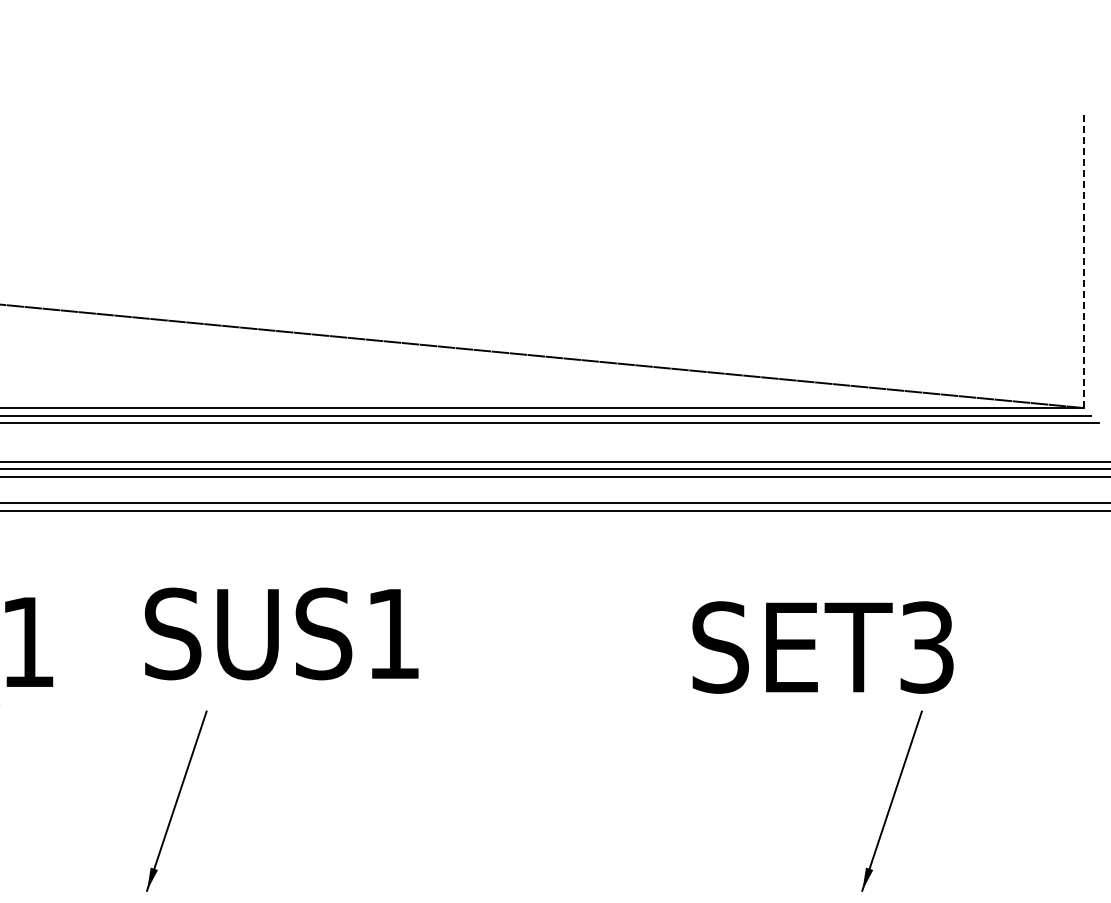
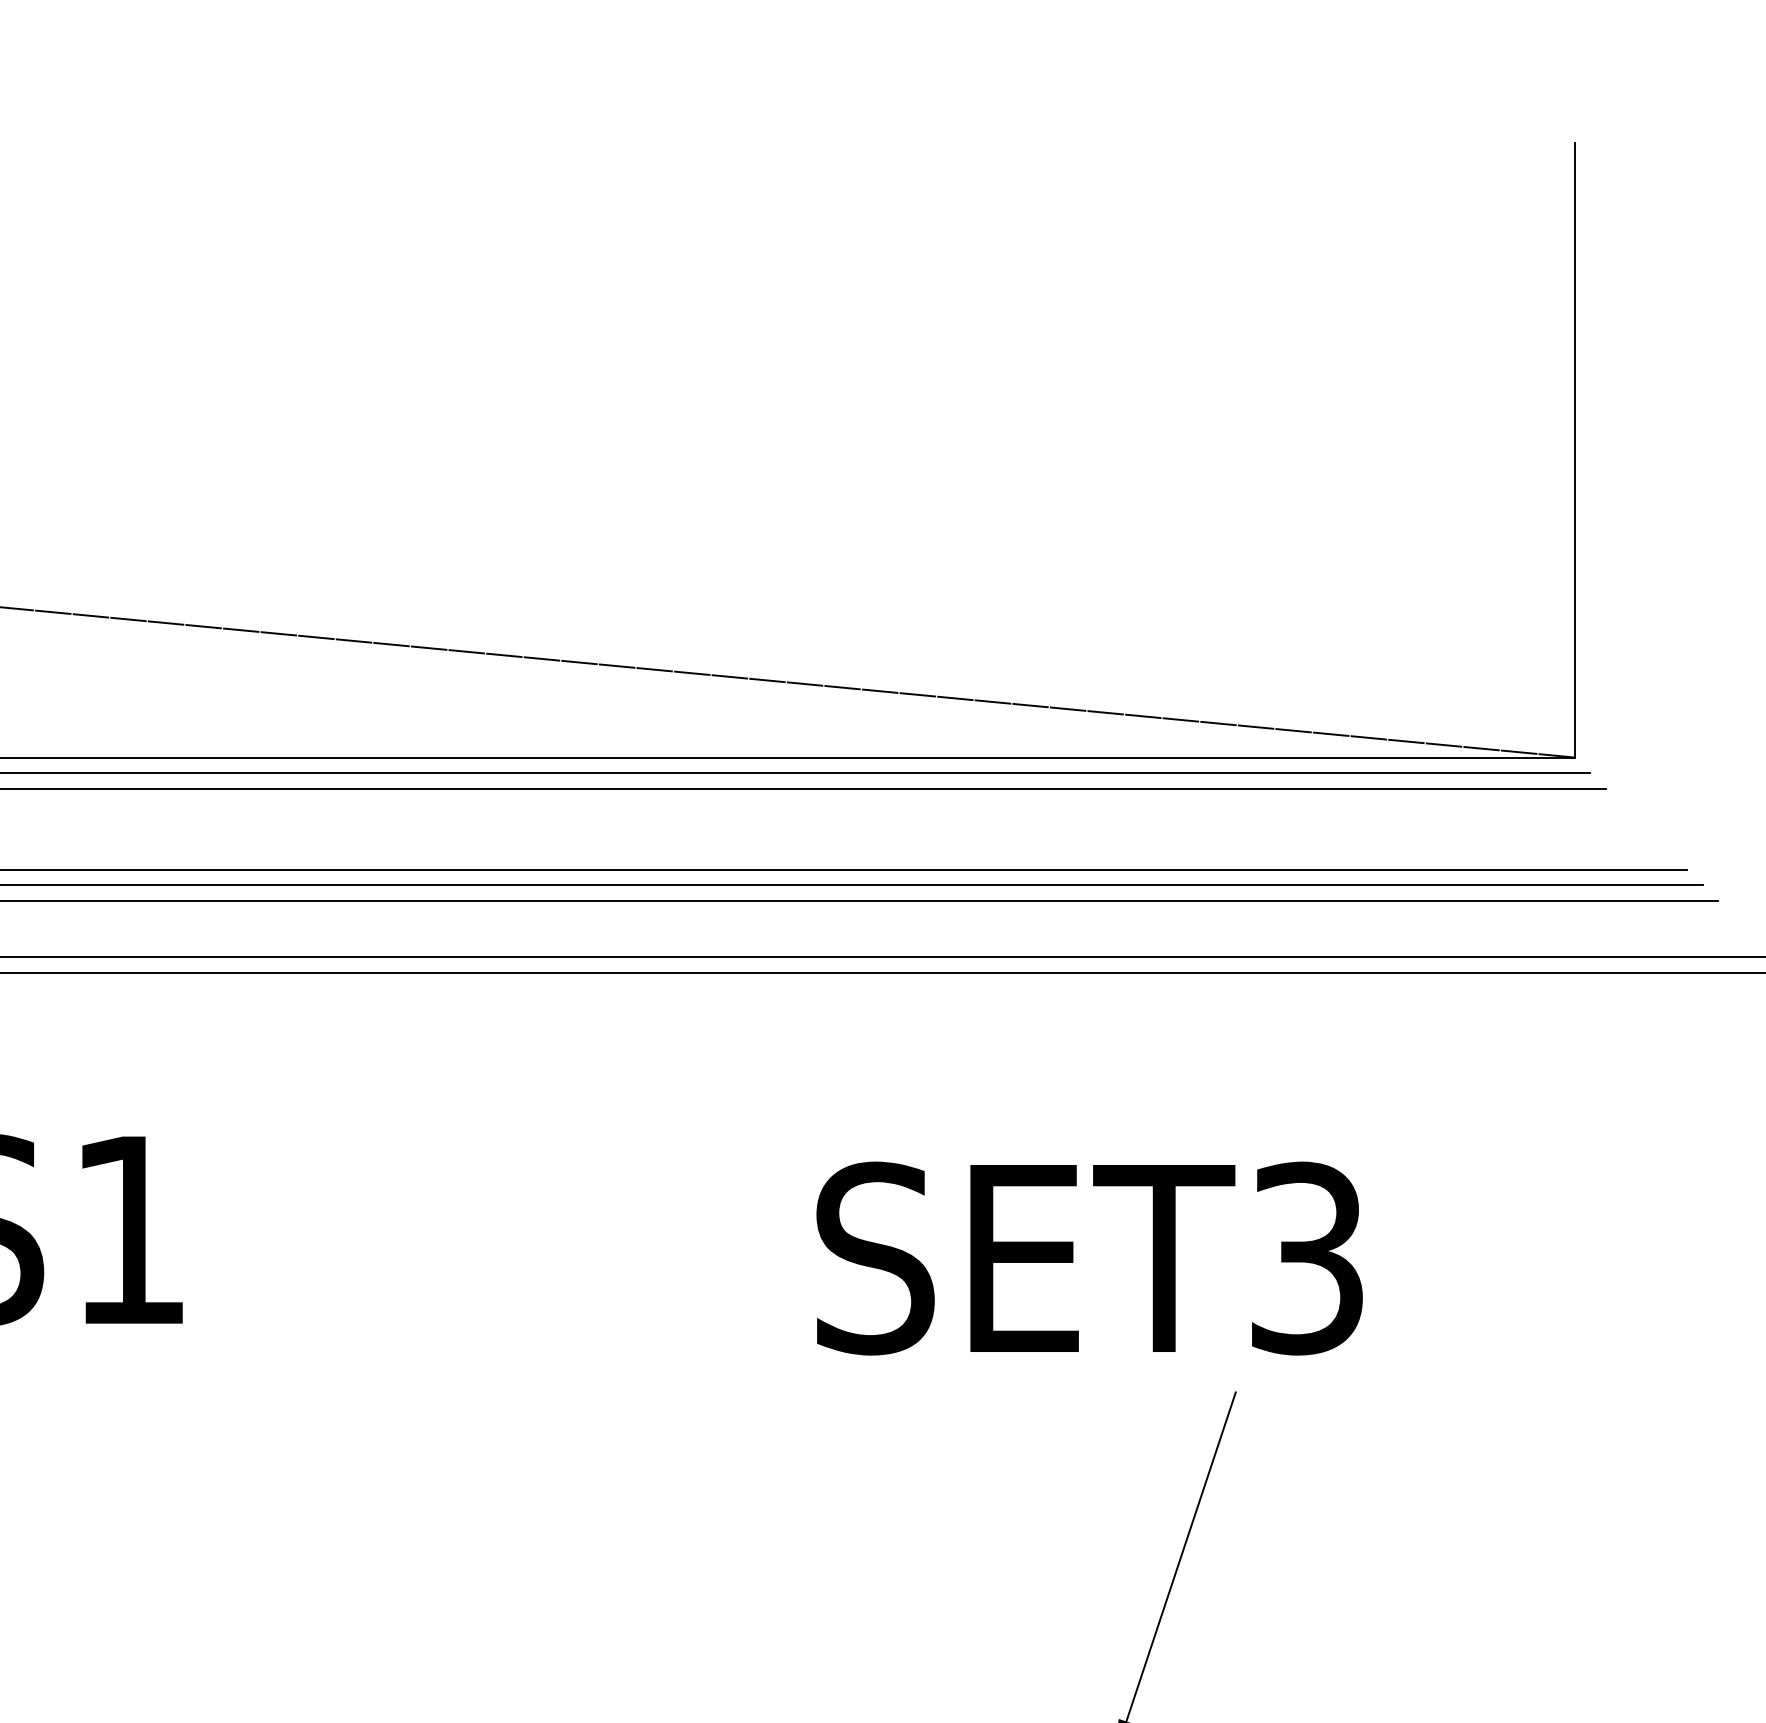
line: (1084, 261) -> (1575, 450), dashed -> solid
text: (822, 647) -> (1088, 1258), moved

